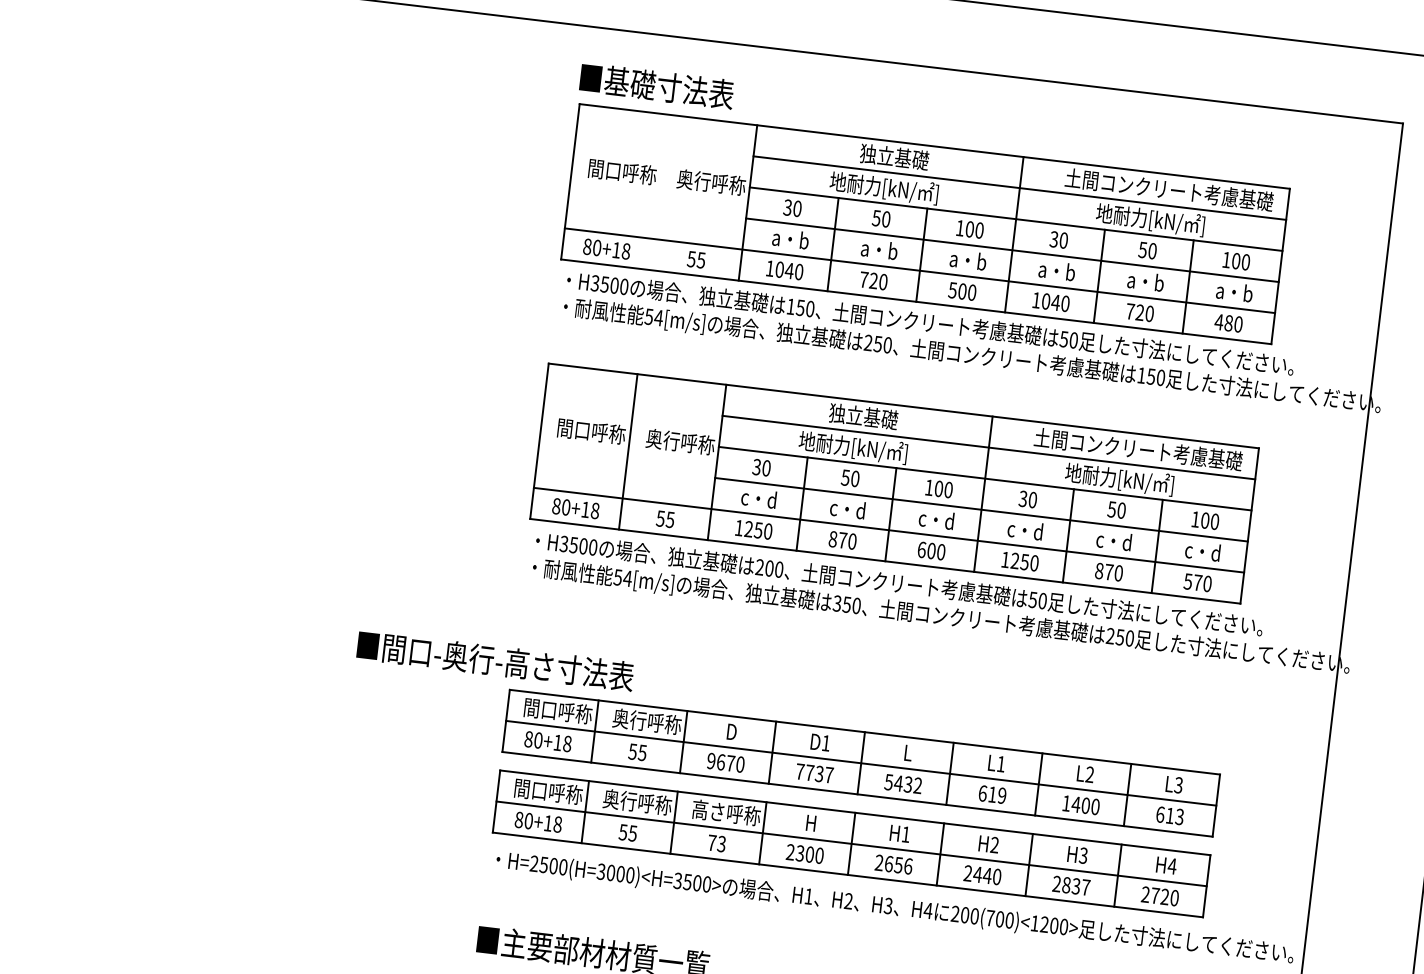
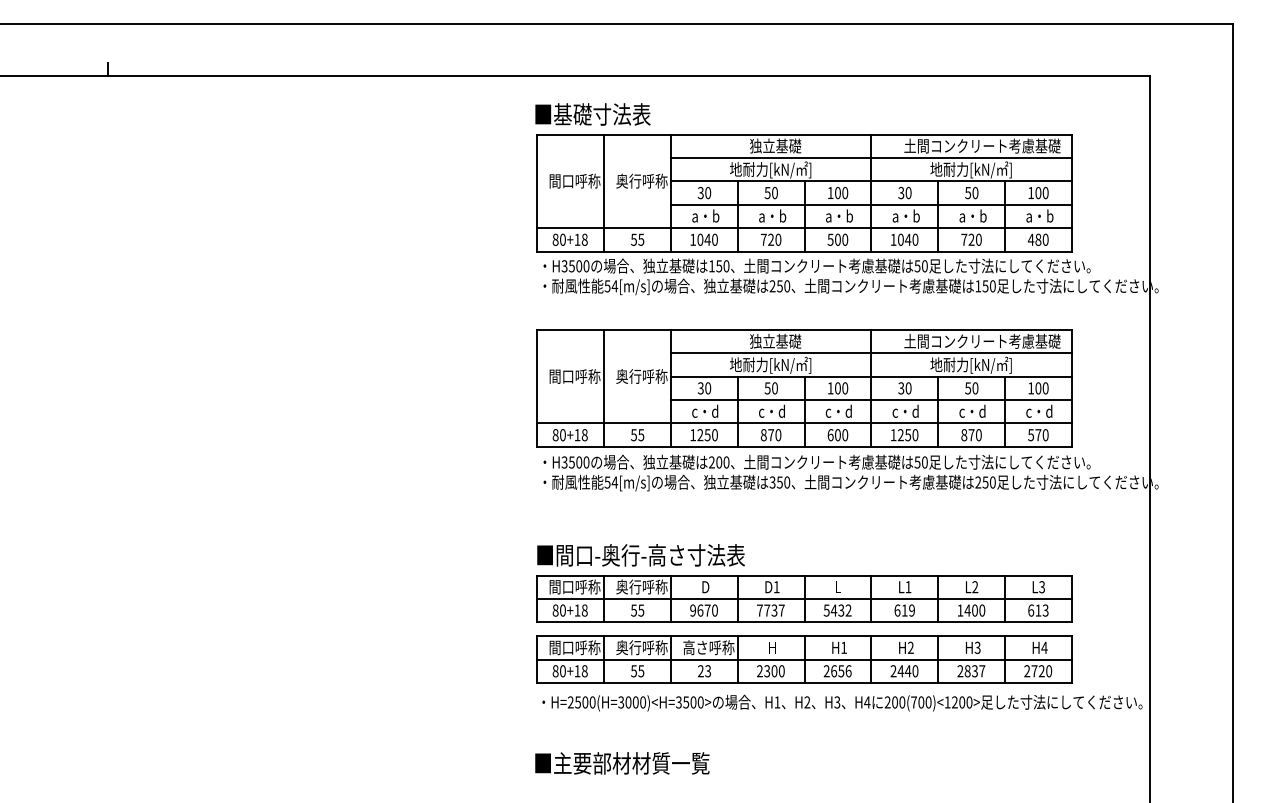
line: (659, 191) -> (604, 192), added
text: (494, 661) -> (640, 555), moved
text: (711, 843) -> (700, 671), 73 -> 23

